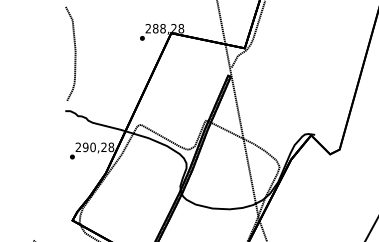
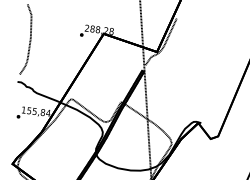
text: (94, 147) -> (35, 111), 290,28 -> 155,84

